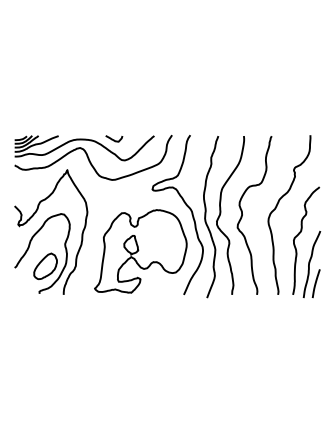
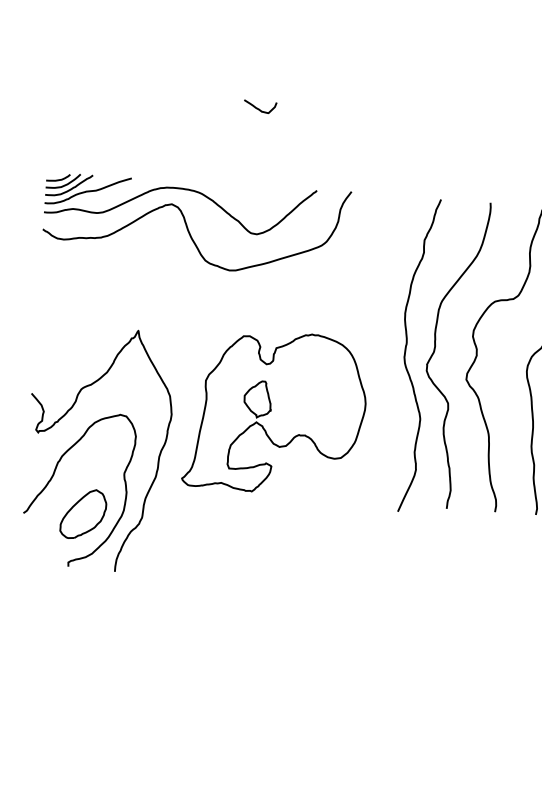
curve: (114, 139) -> (260, 108), moved
curve: (186, 206) -> (370, 331), removed
part: (44, 225) -> (86, 434), moved

